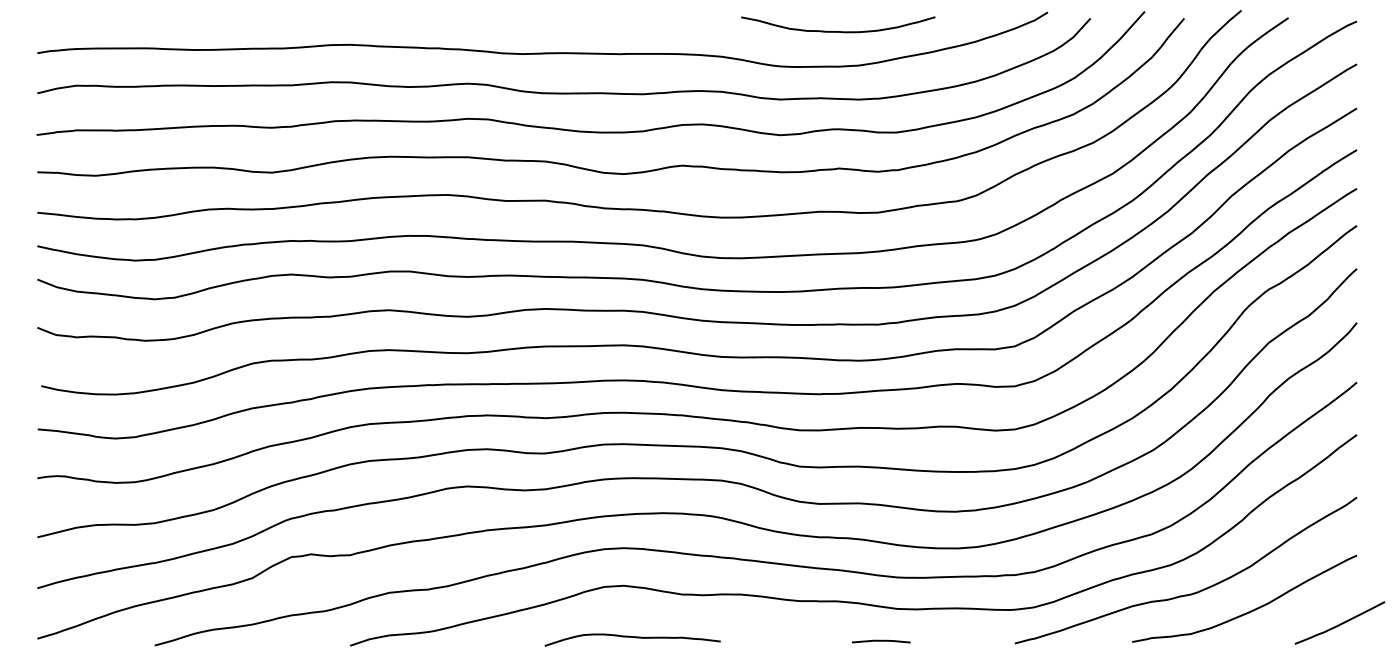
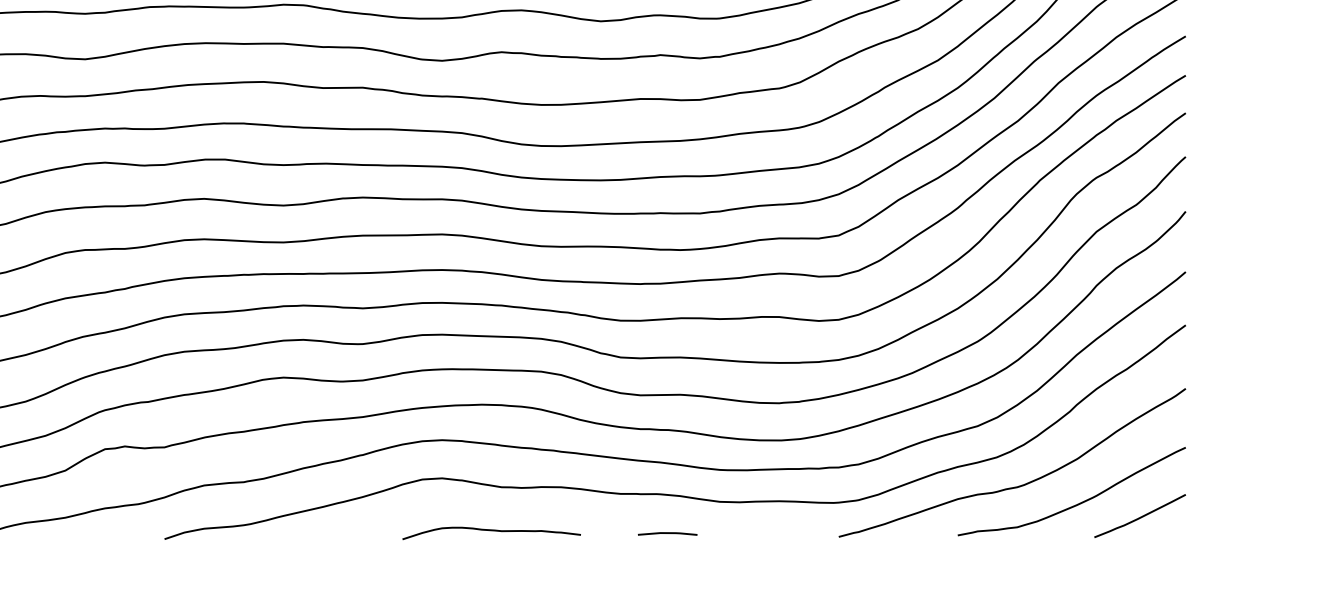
curve: (1340, 623) -> (1140, 516), moved
curve: (632, 637) -> (491, 530), moved
line: (880, 641) -> (666, 533), moved

